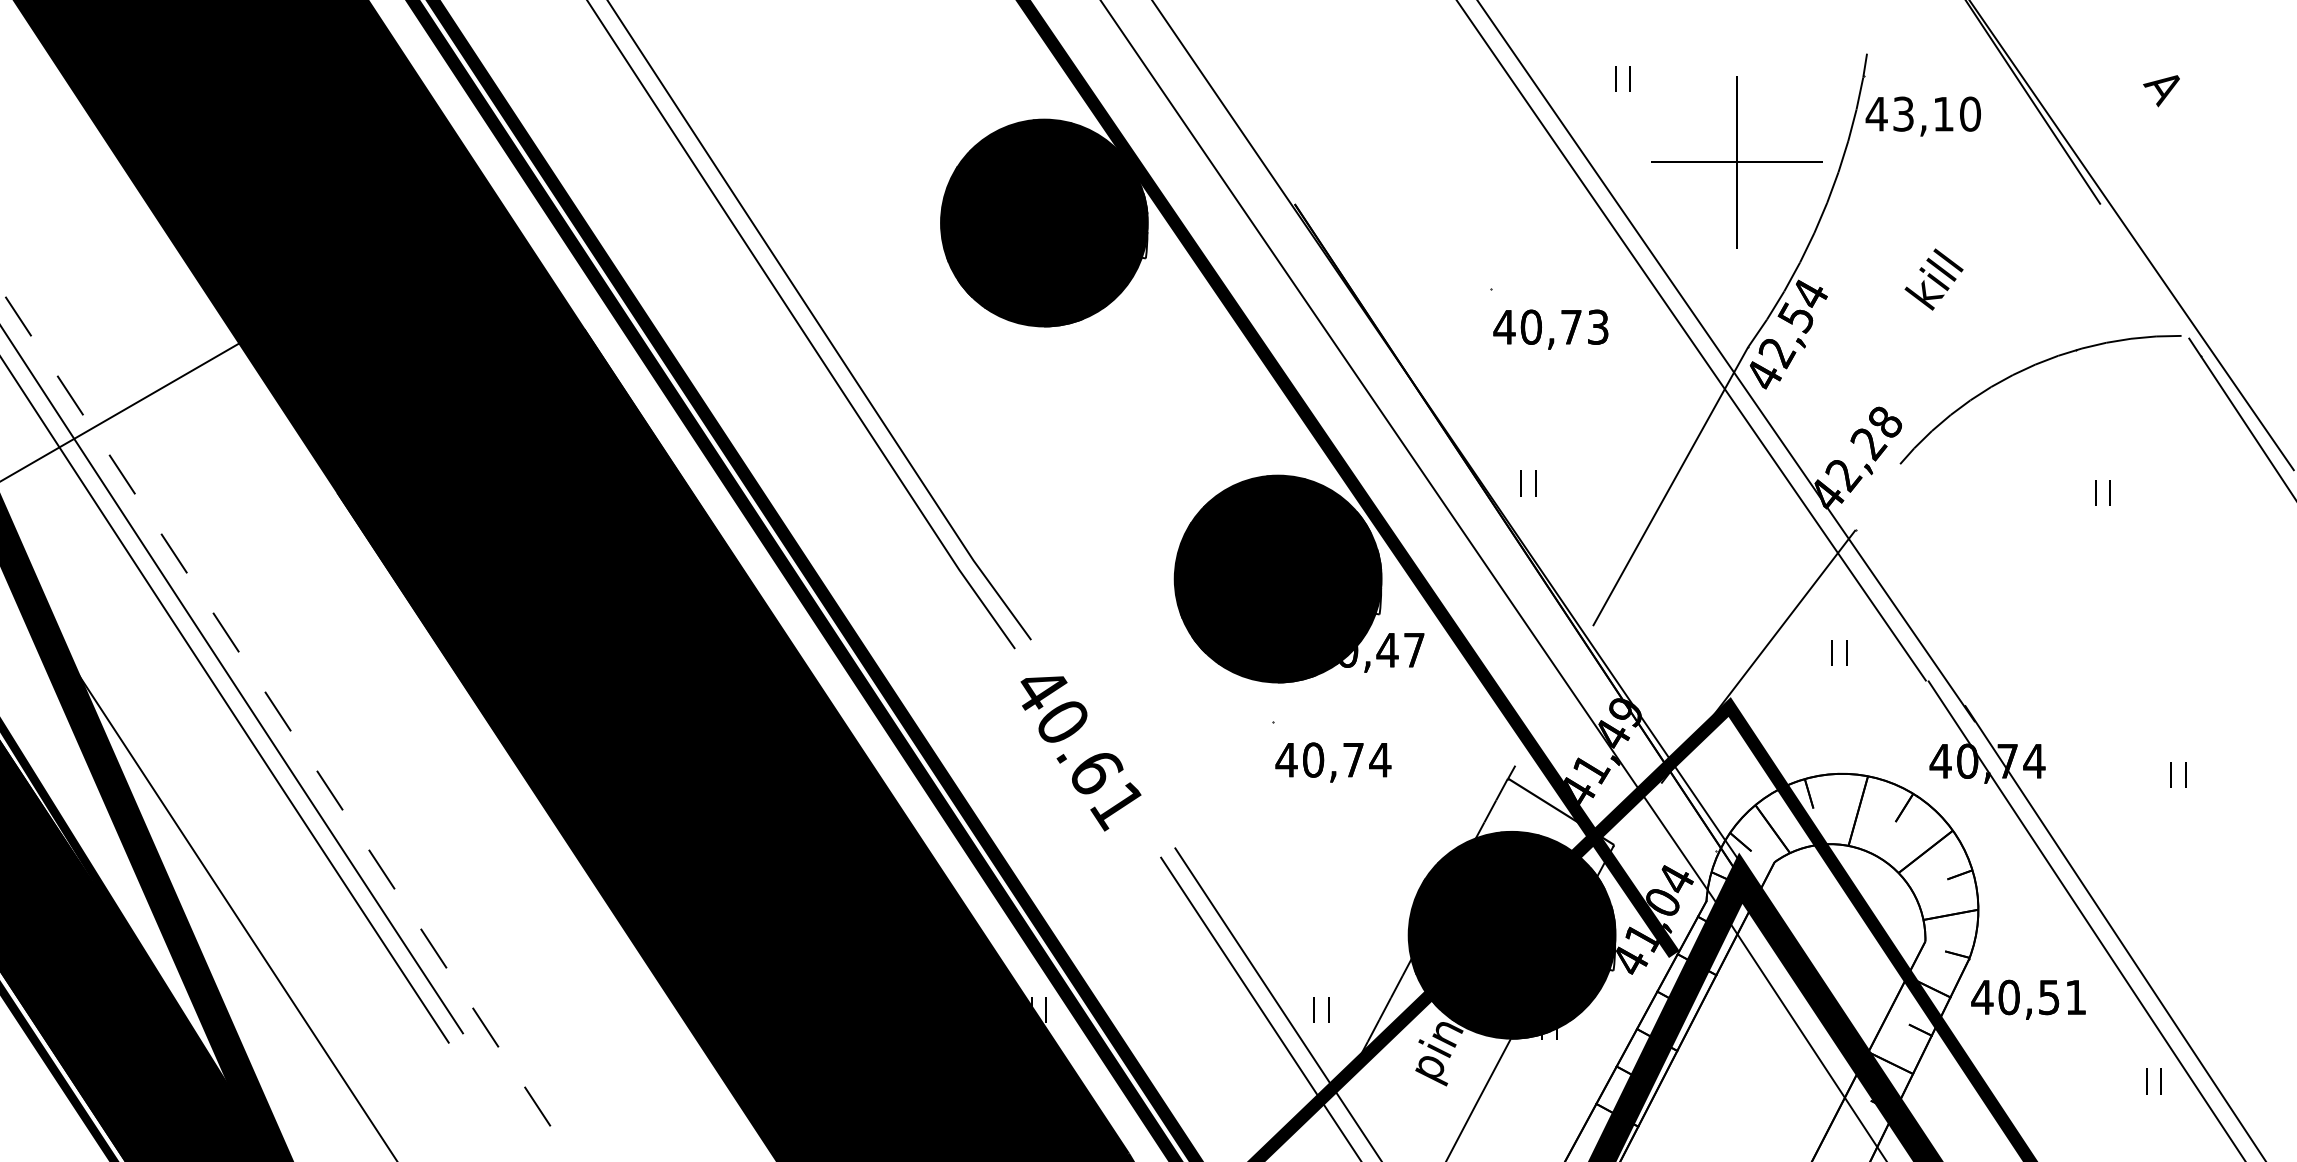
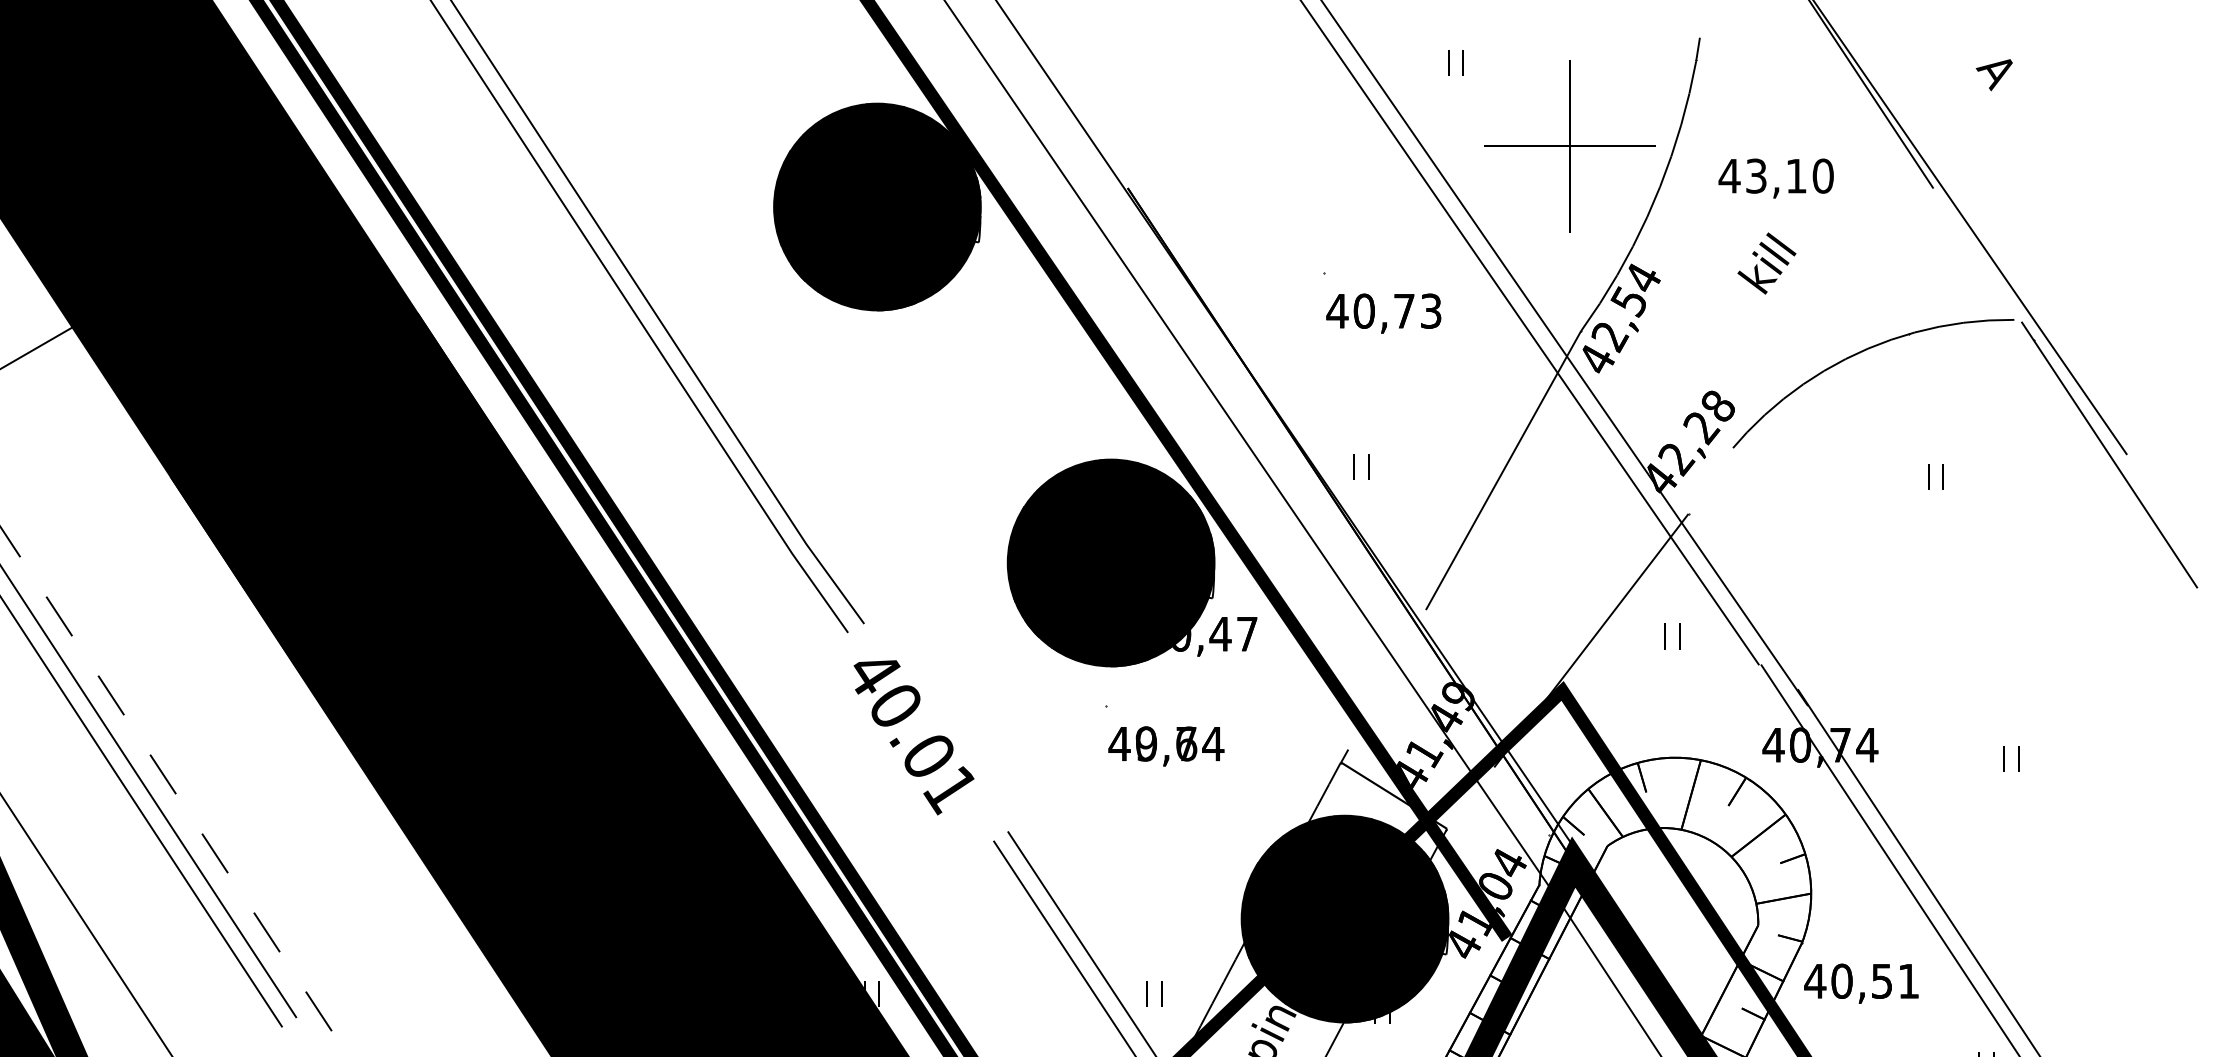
text: (1922, 116) -> (1775, 178), moved
text: (1333, 759) -> (1166, 743), 40,74 -> 49,64
text: (1097, 772) -> (930, 756), 40.61 -> 40.01

